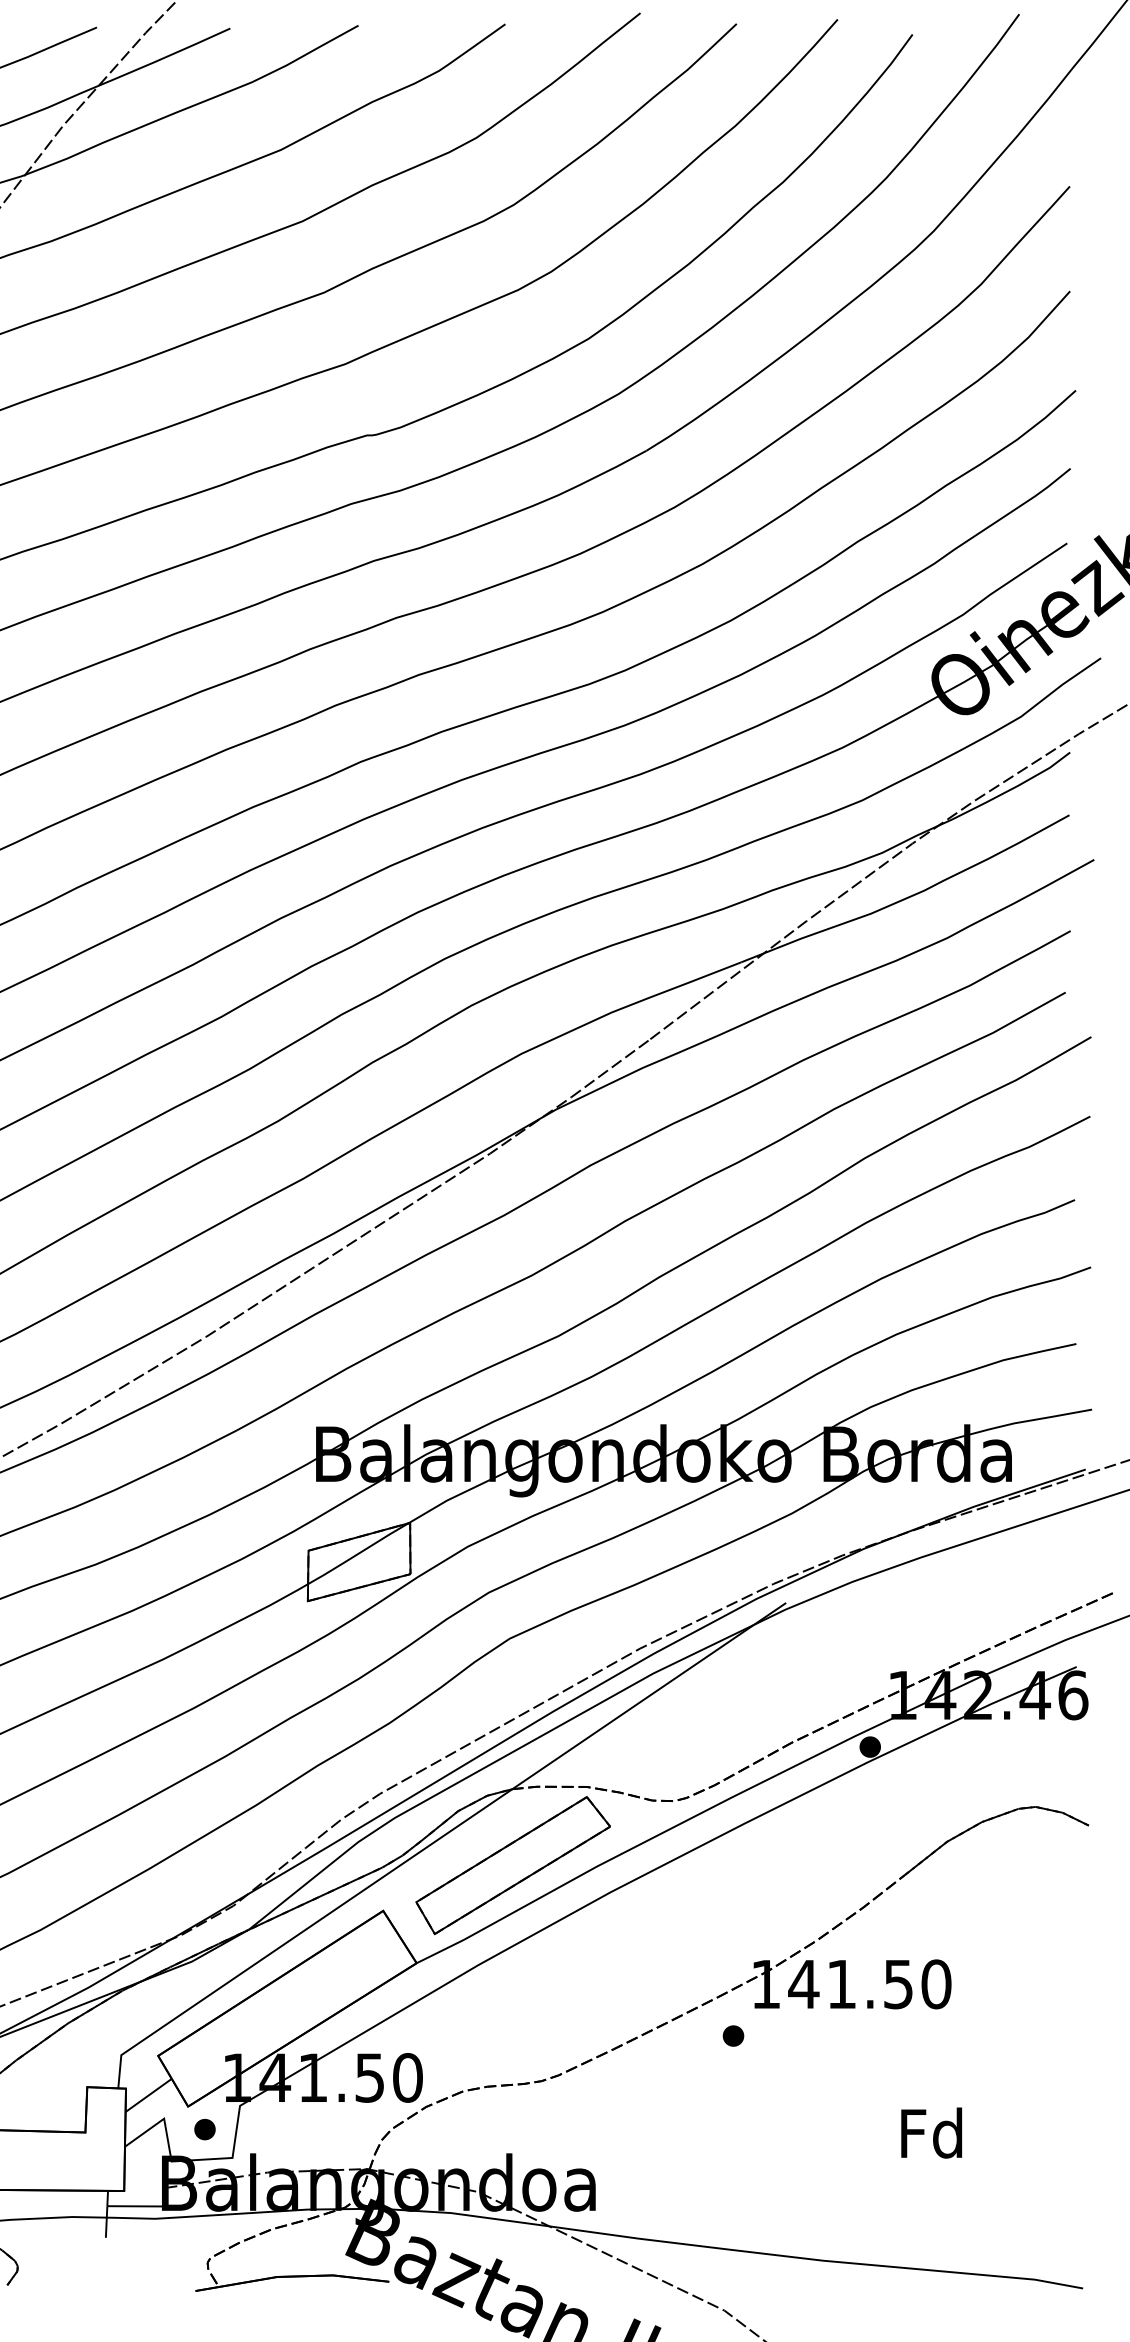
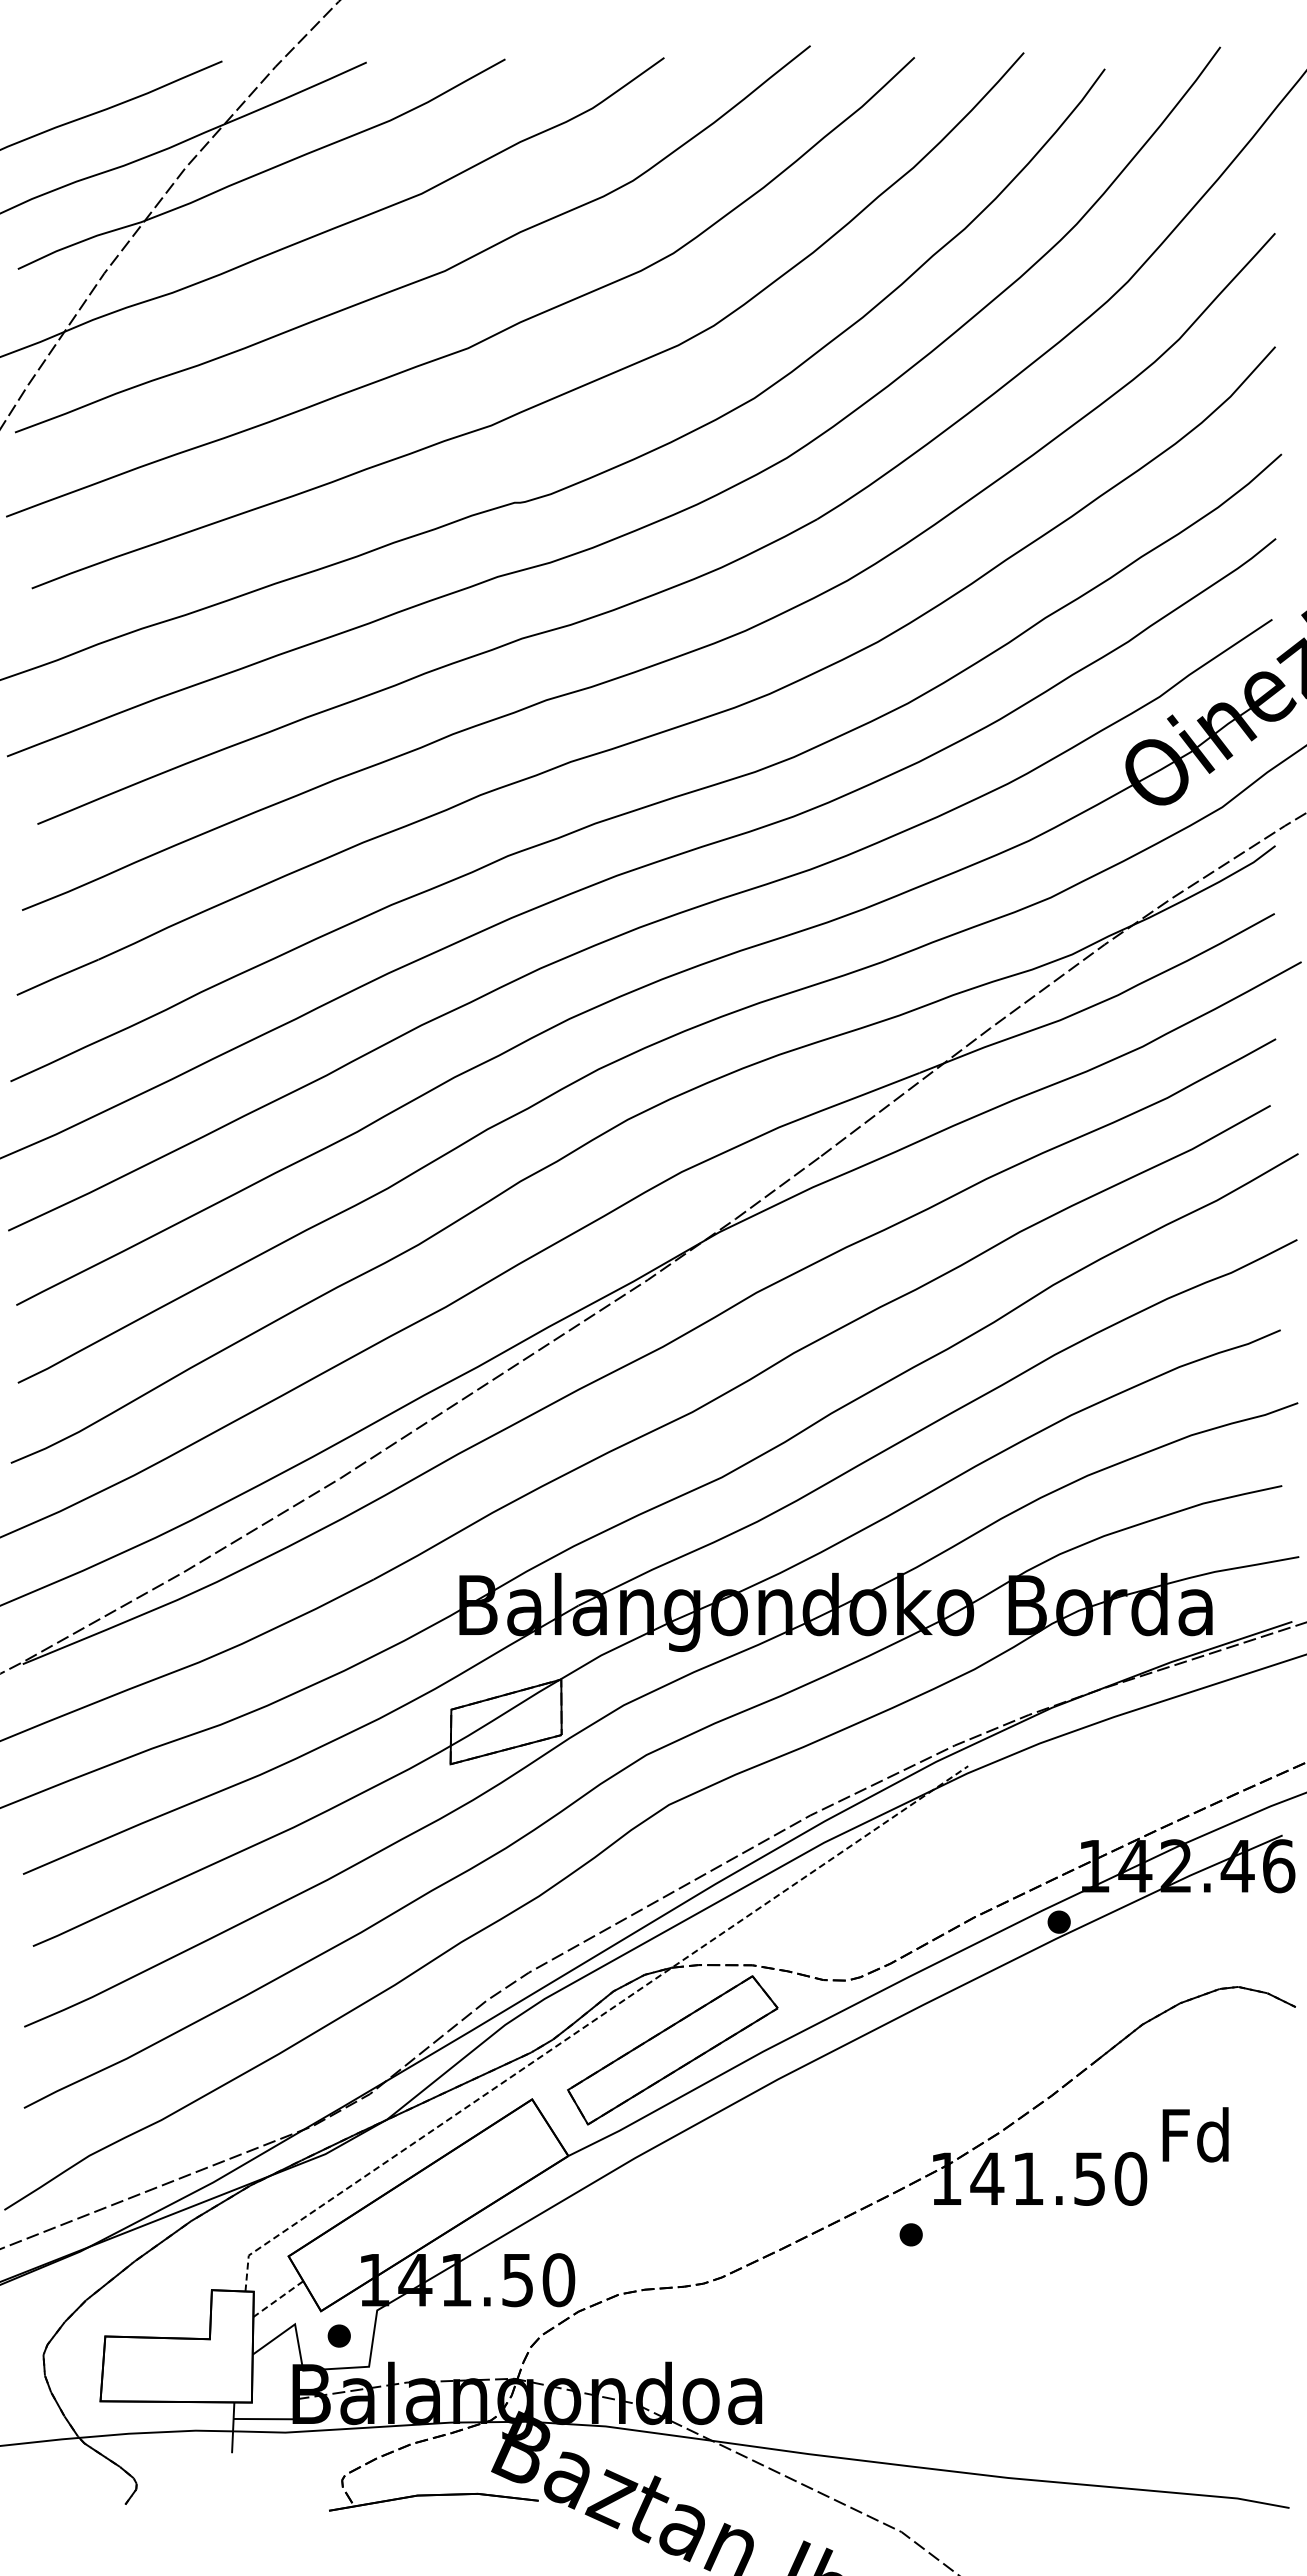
line: (439, 1838) -> (593, 2021), solid -> dashed
line: (148, 2095) -> (278, 2299), solid -> dashed
text: (931, 2132) -> (1195, 2134), moved

